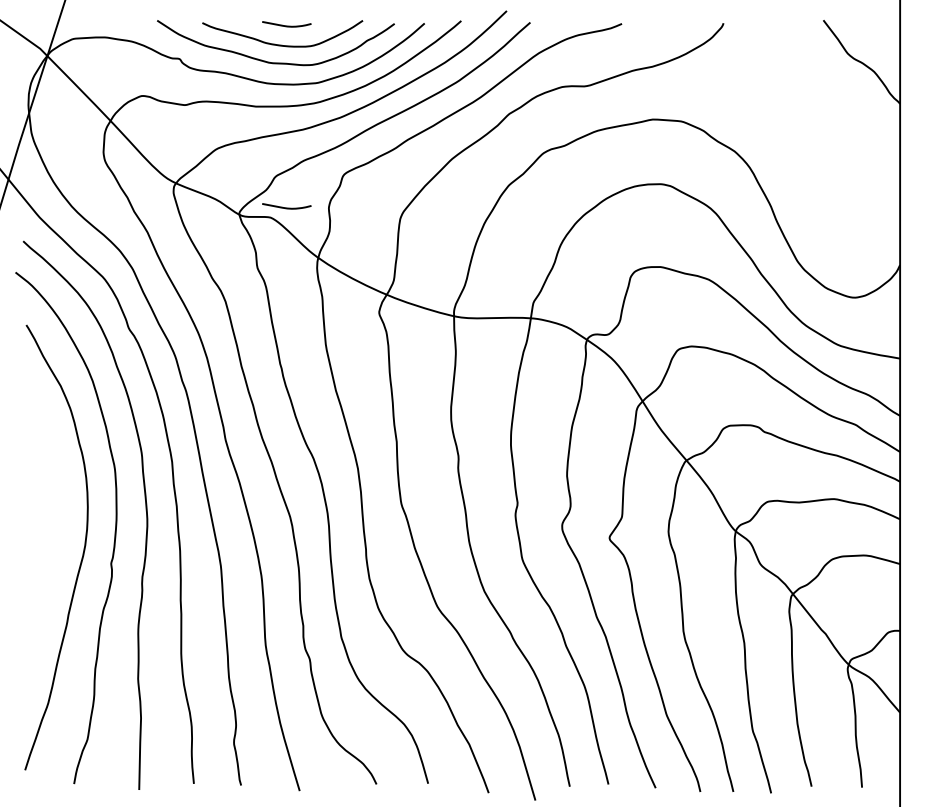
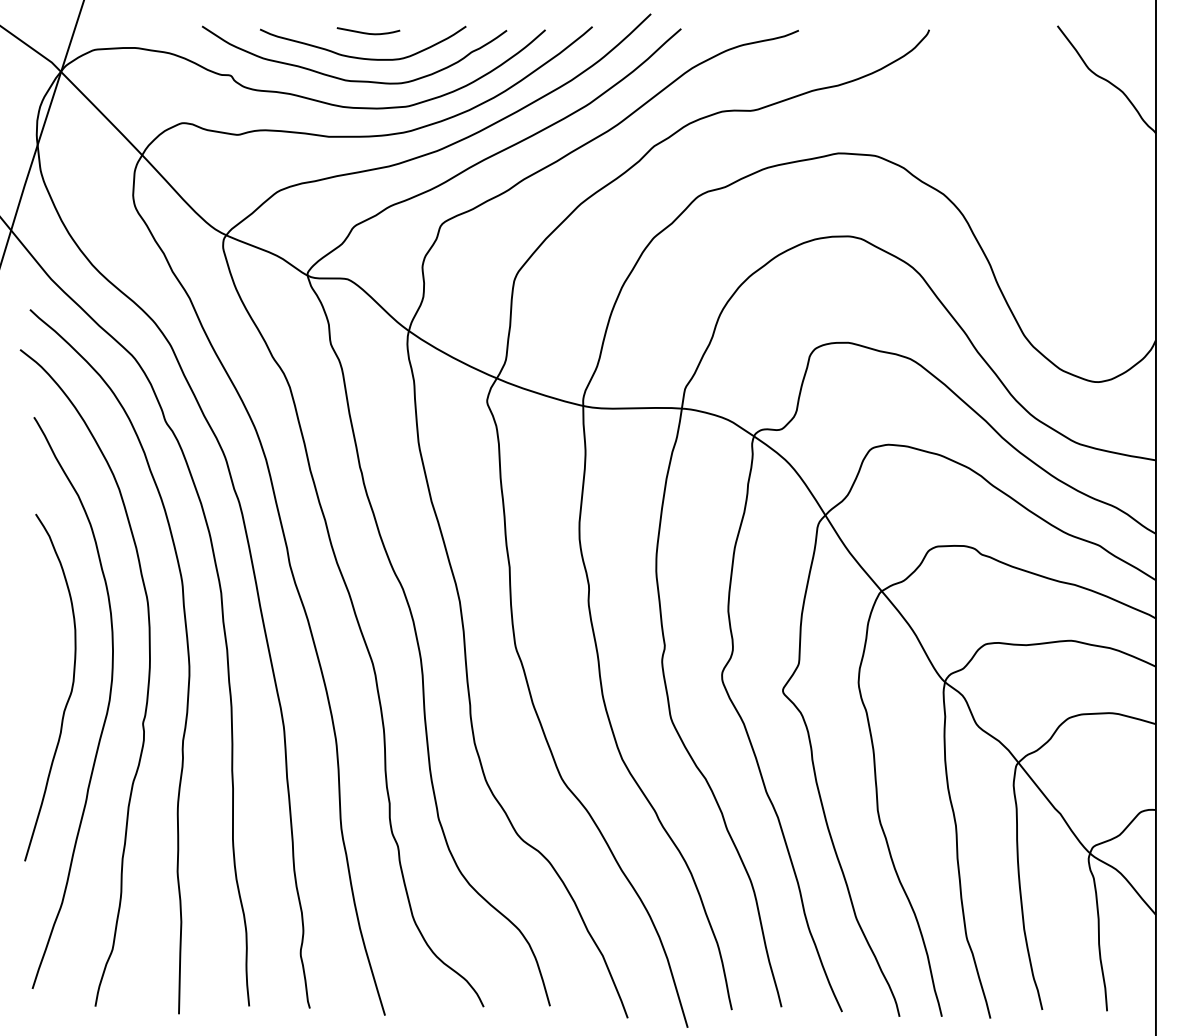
curve: (286, 207) -> (368, 266), removed
curve: (52, 543) -> (67, 697), added

